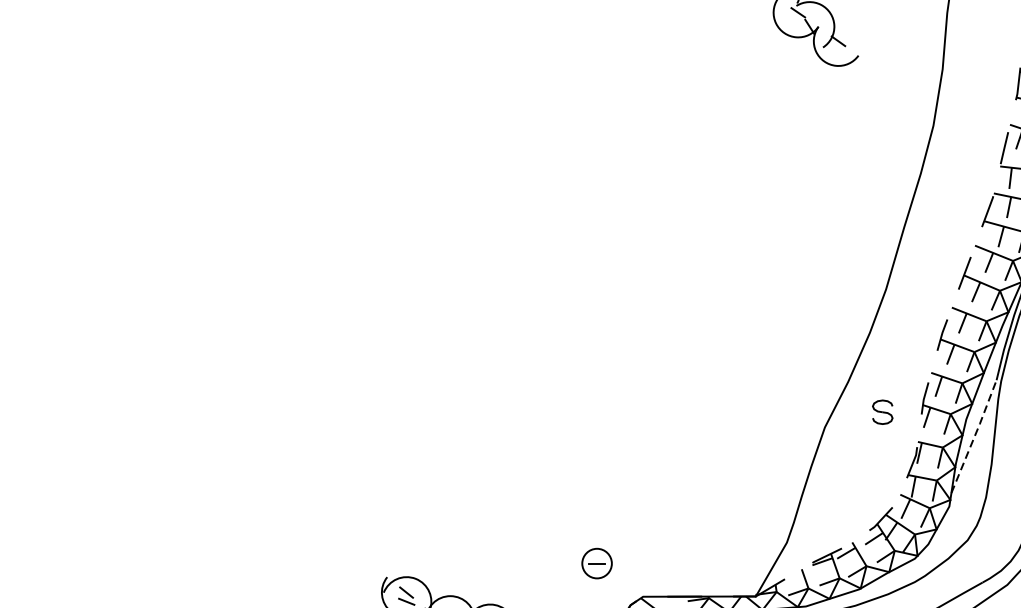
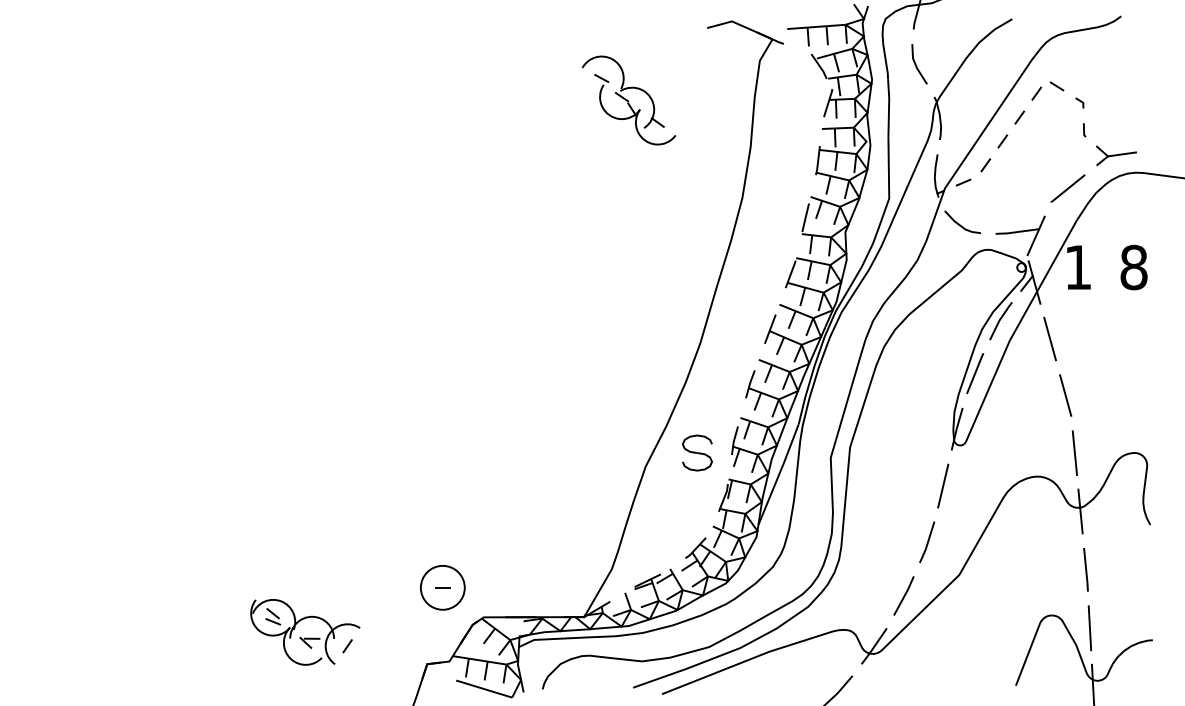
part: (881, 411) -> (696, 452), size x1.67
line: (975, 436) -> (779, 474), dashed -> solid
circle: (596, 563) -> (442, 587), size x1.67

